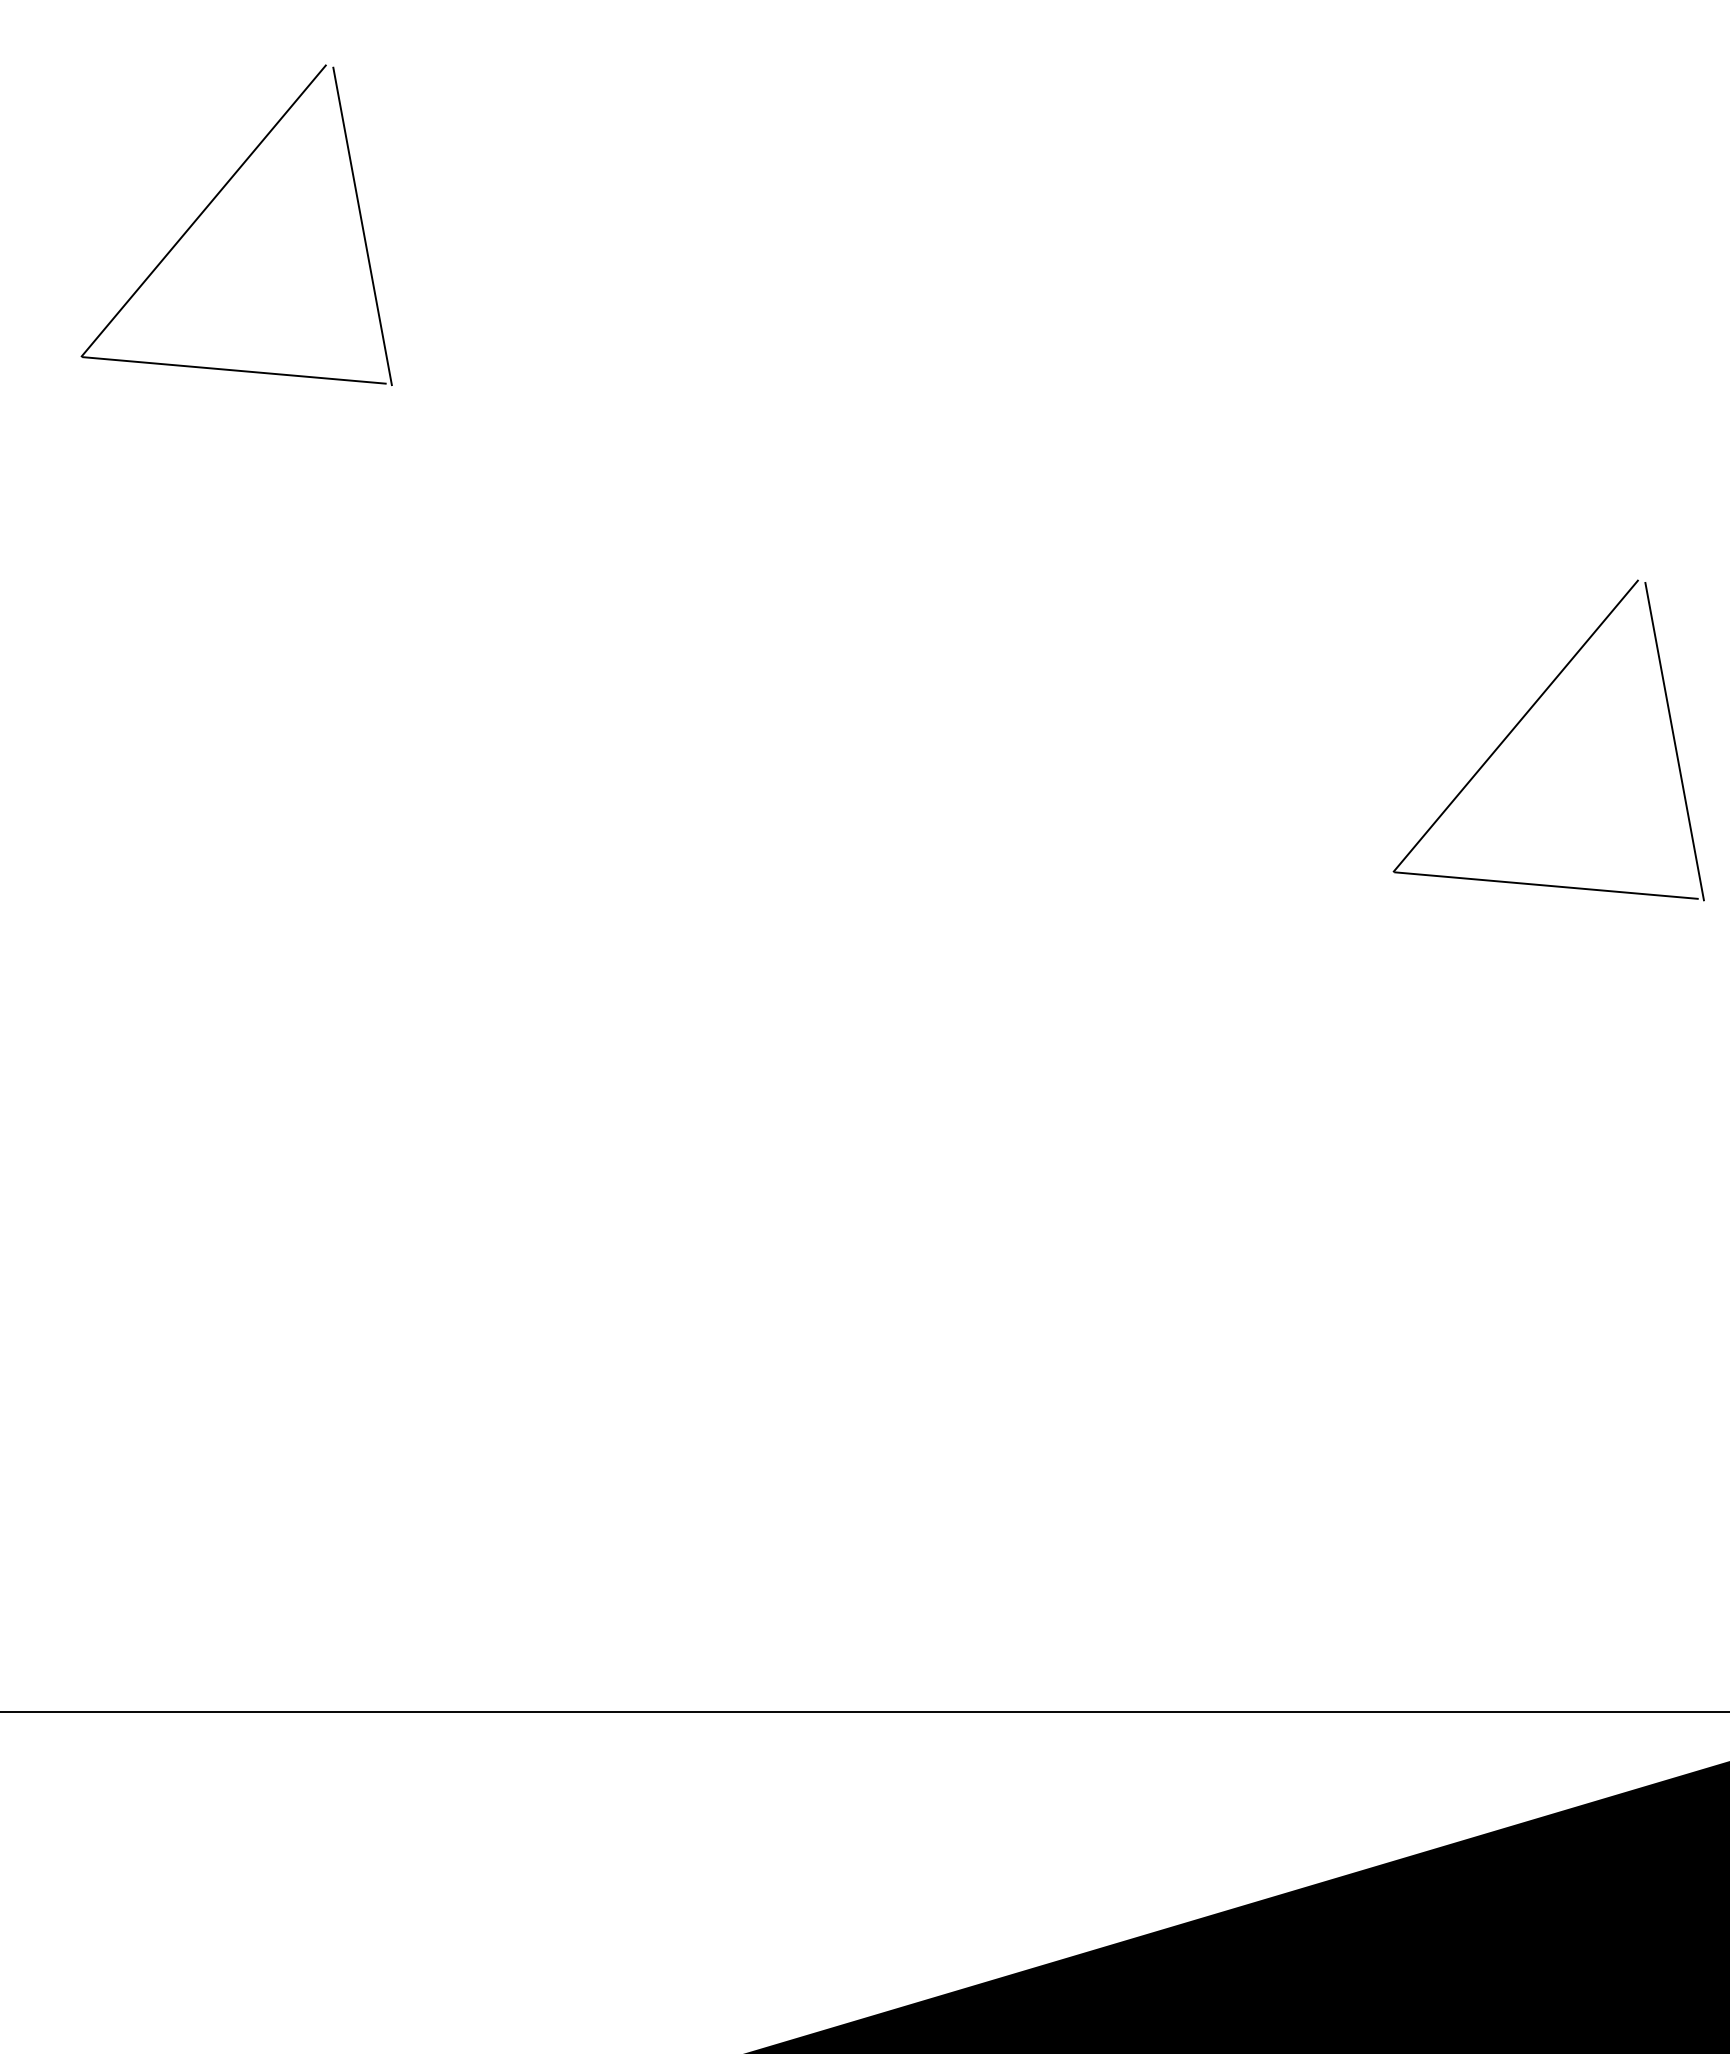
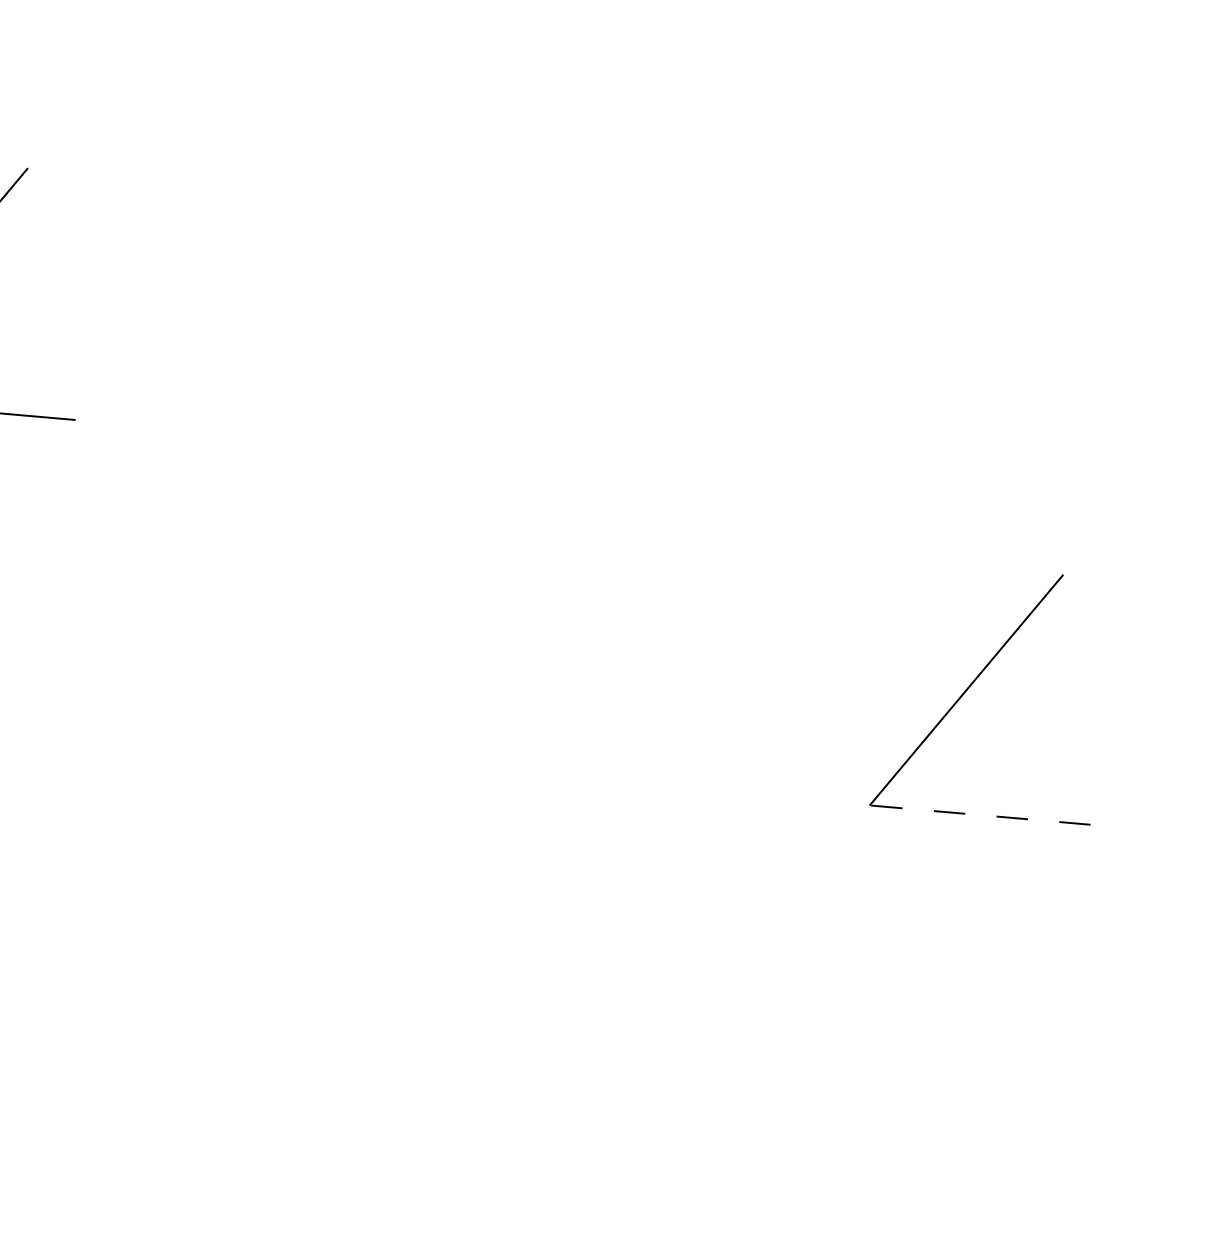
line: (362, 226) -> (56, 295), removed
line: (1674, 741) -> (1091, 702), removed
line: (1546, 885) -> (990, 815), solid -> dashed

